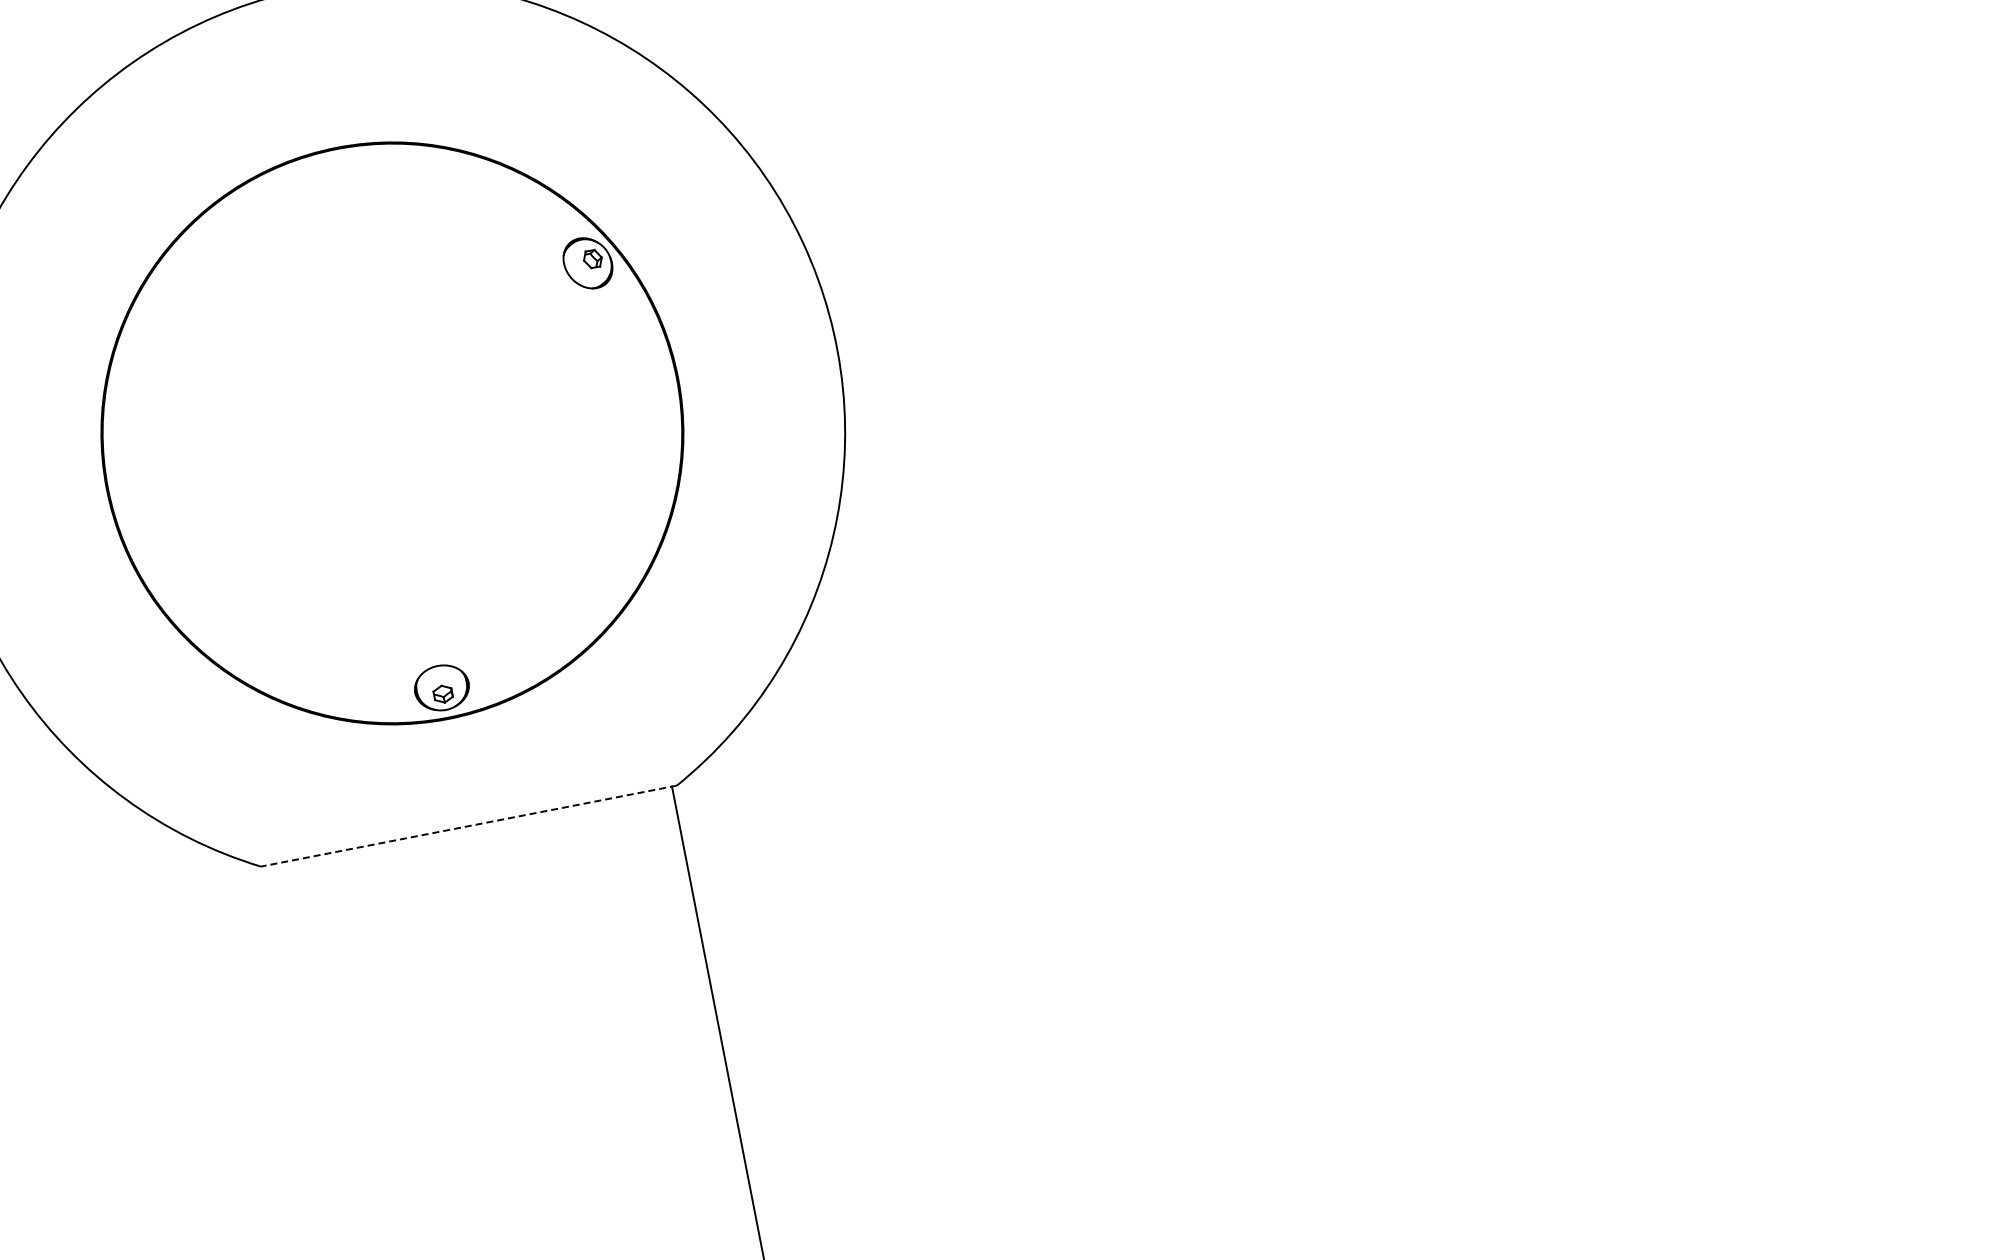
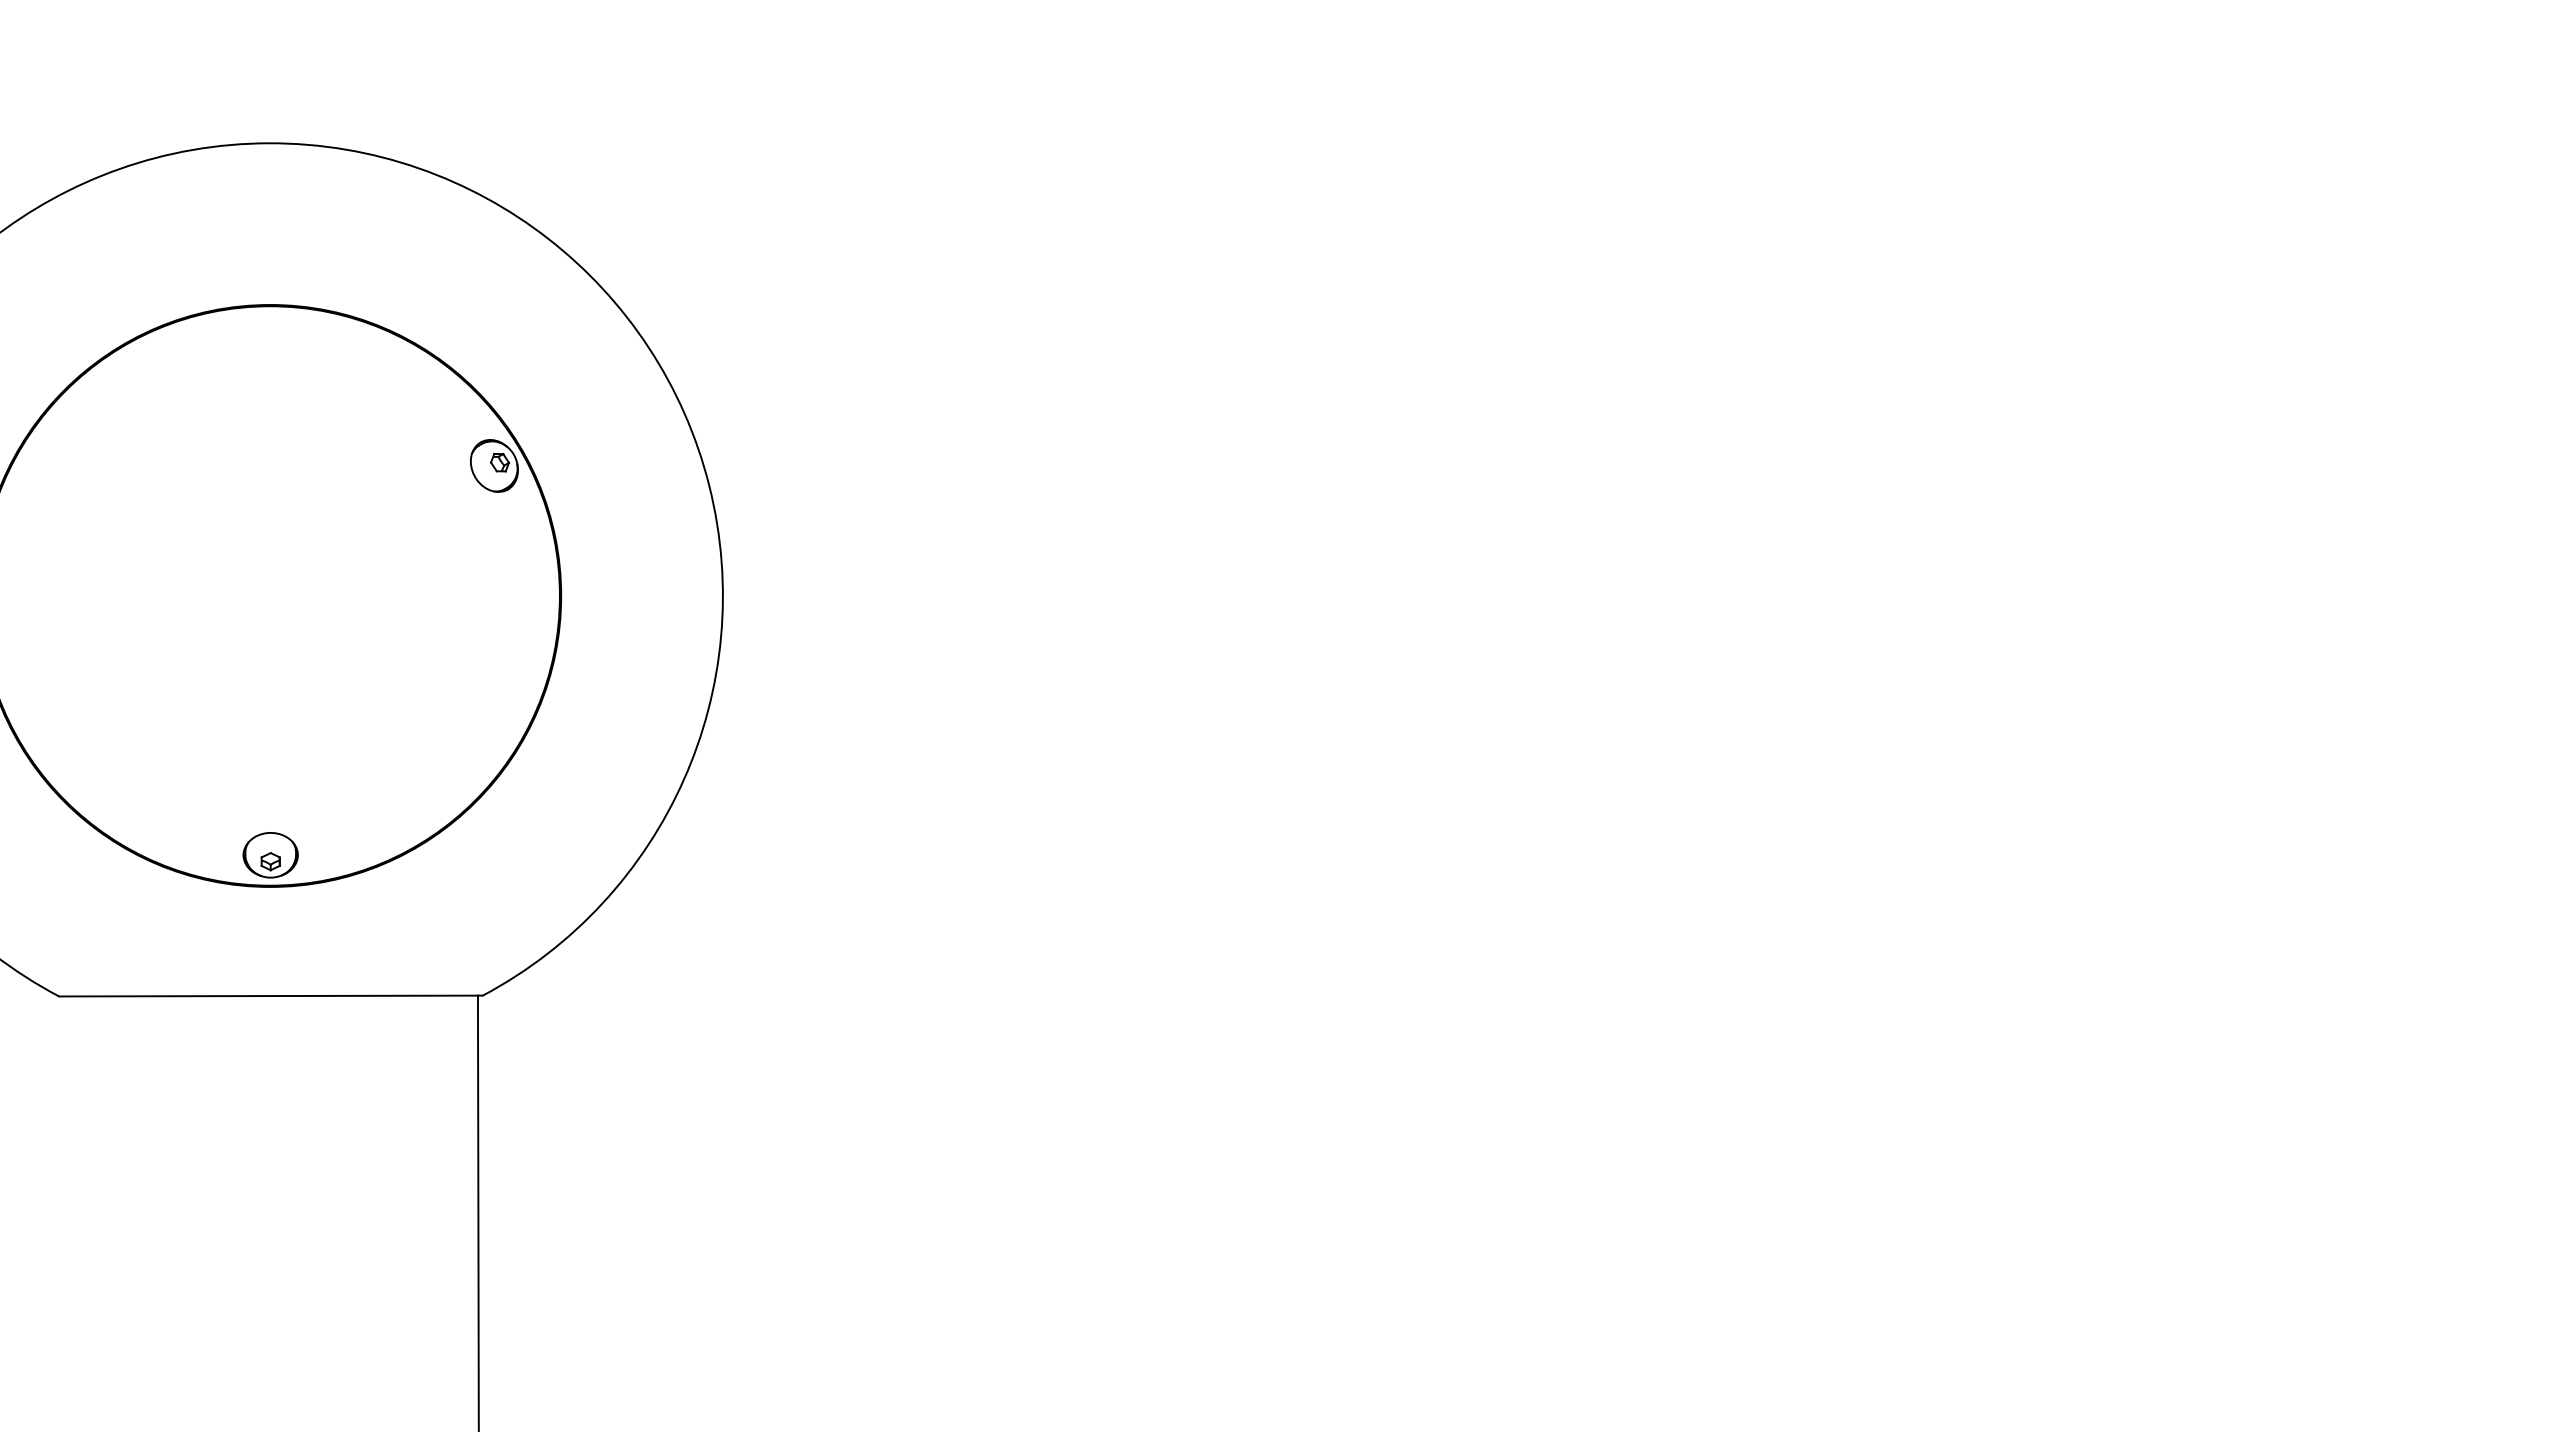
line: (468, 826) -> (270, 996), dashed -> solid

